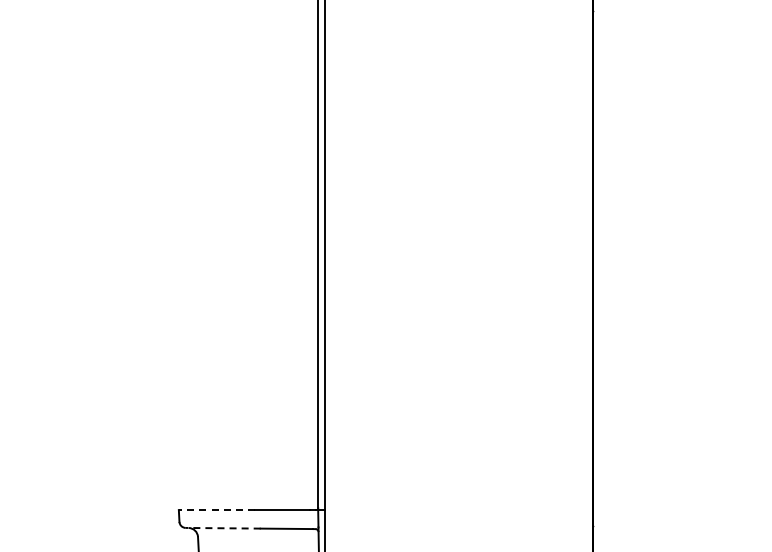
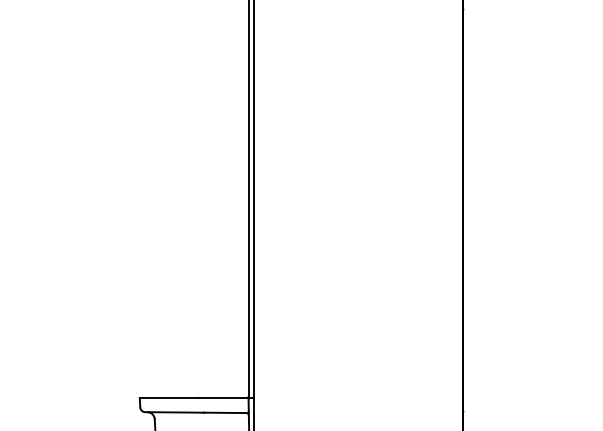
line: (216, 510) -> (169, 398), dashed -> solid
line: (222, 528) -> (173, 412), dashed -> solid

